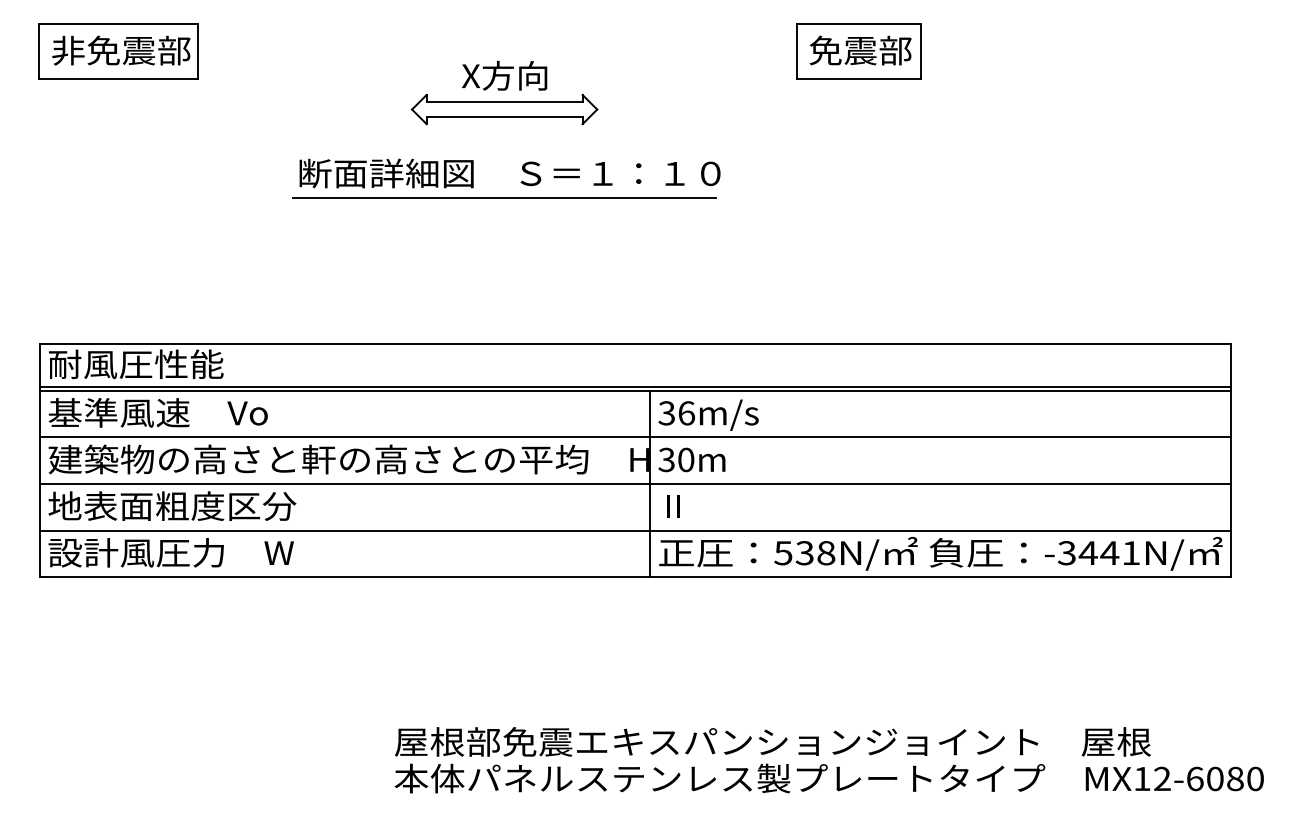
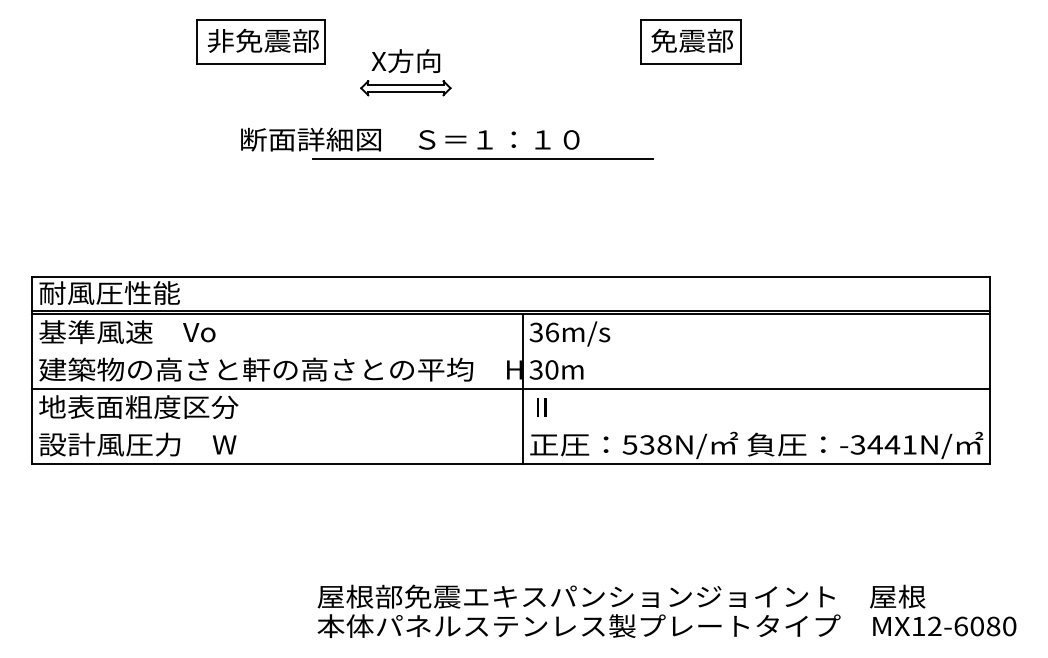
part: (118, 51) -> (261, 41), moved
part: (504, 109) -> (405, 88), size x0.6
line: (504, 197) -> (482, 158), moved
line: (635, 437) -> (511, 351), removed
line: (635, 530) -> (511, 426), removed

